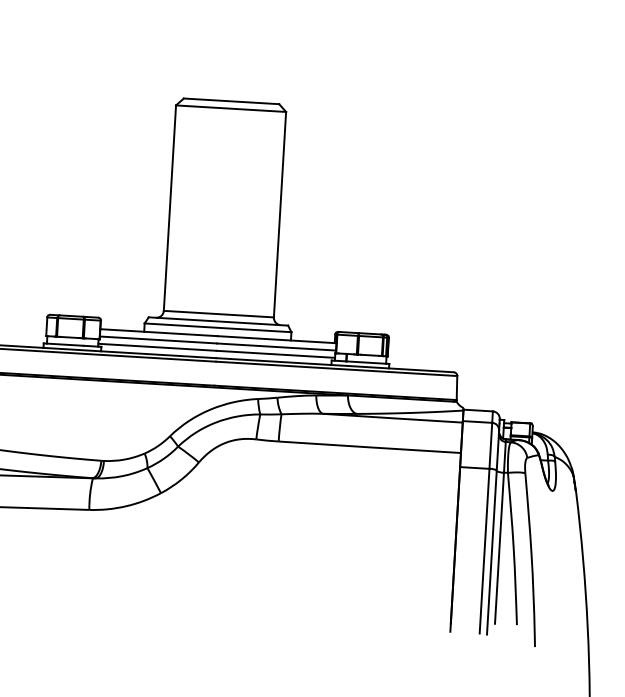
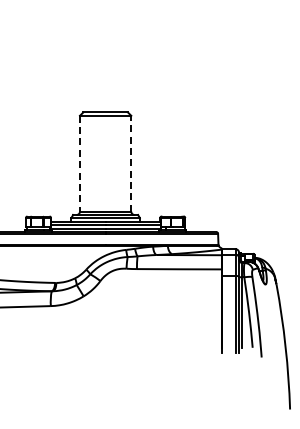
line: (168, 207) -> (79, 163), solid -> dashed
line: (280, 214) -> (131, 163), solid -> dashed

